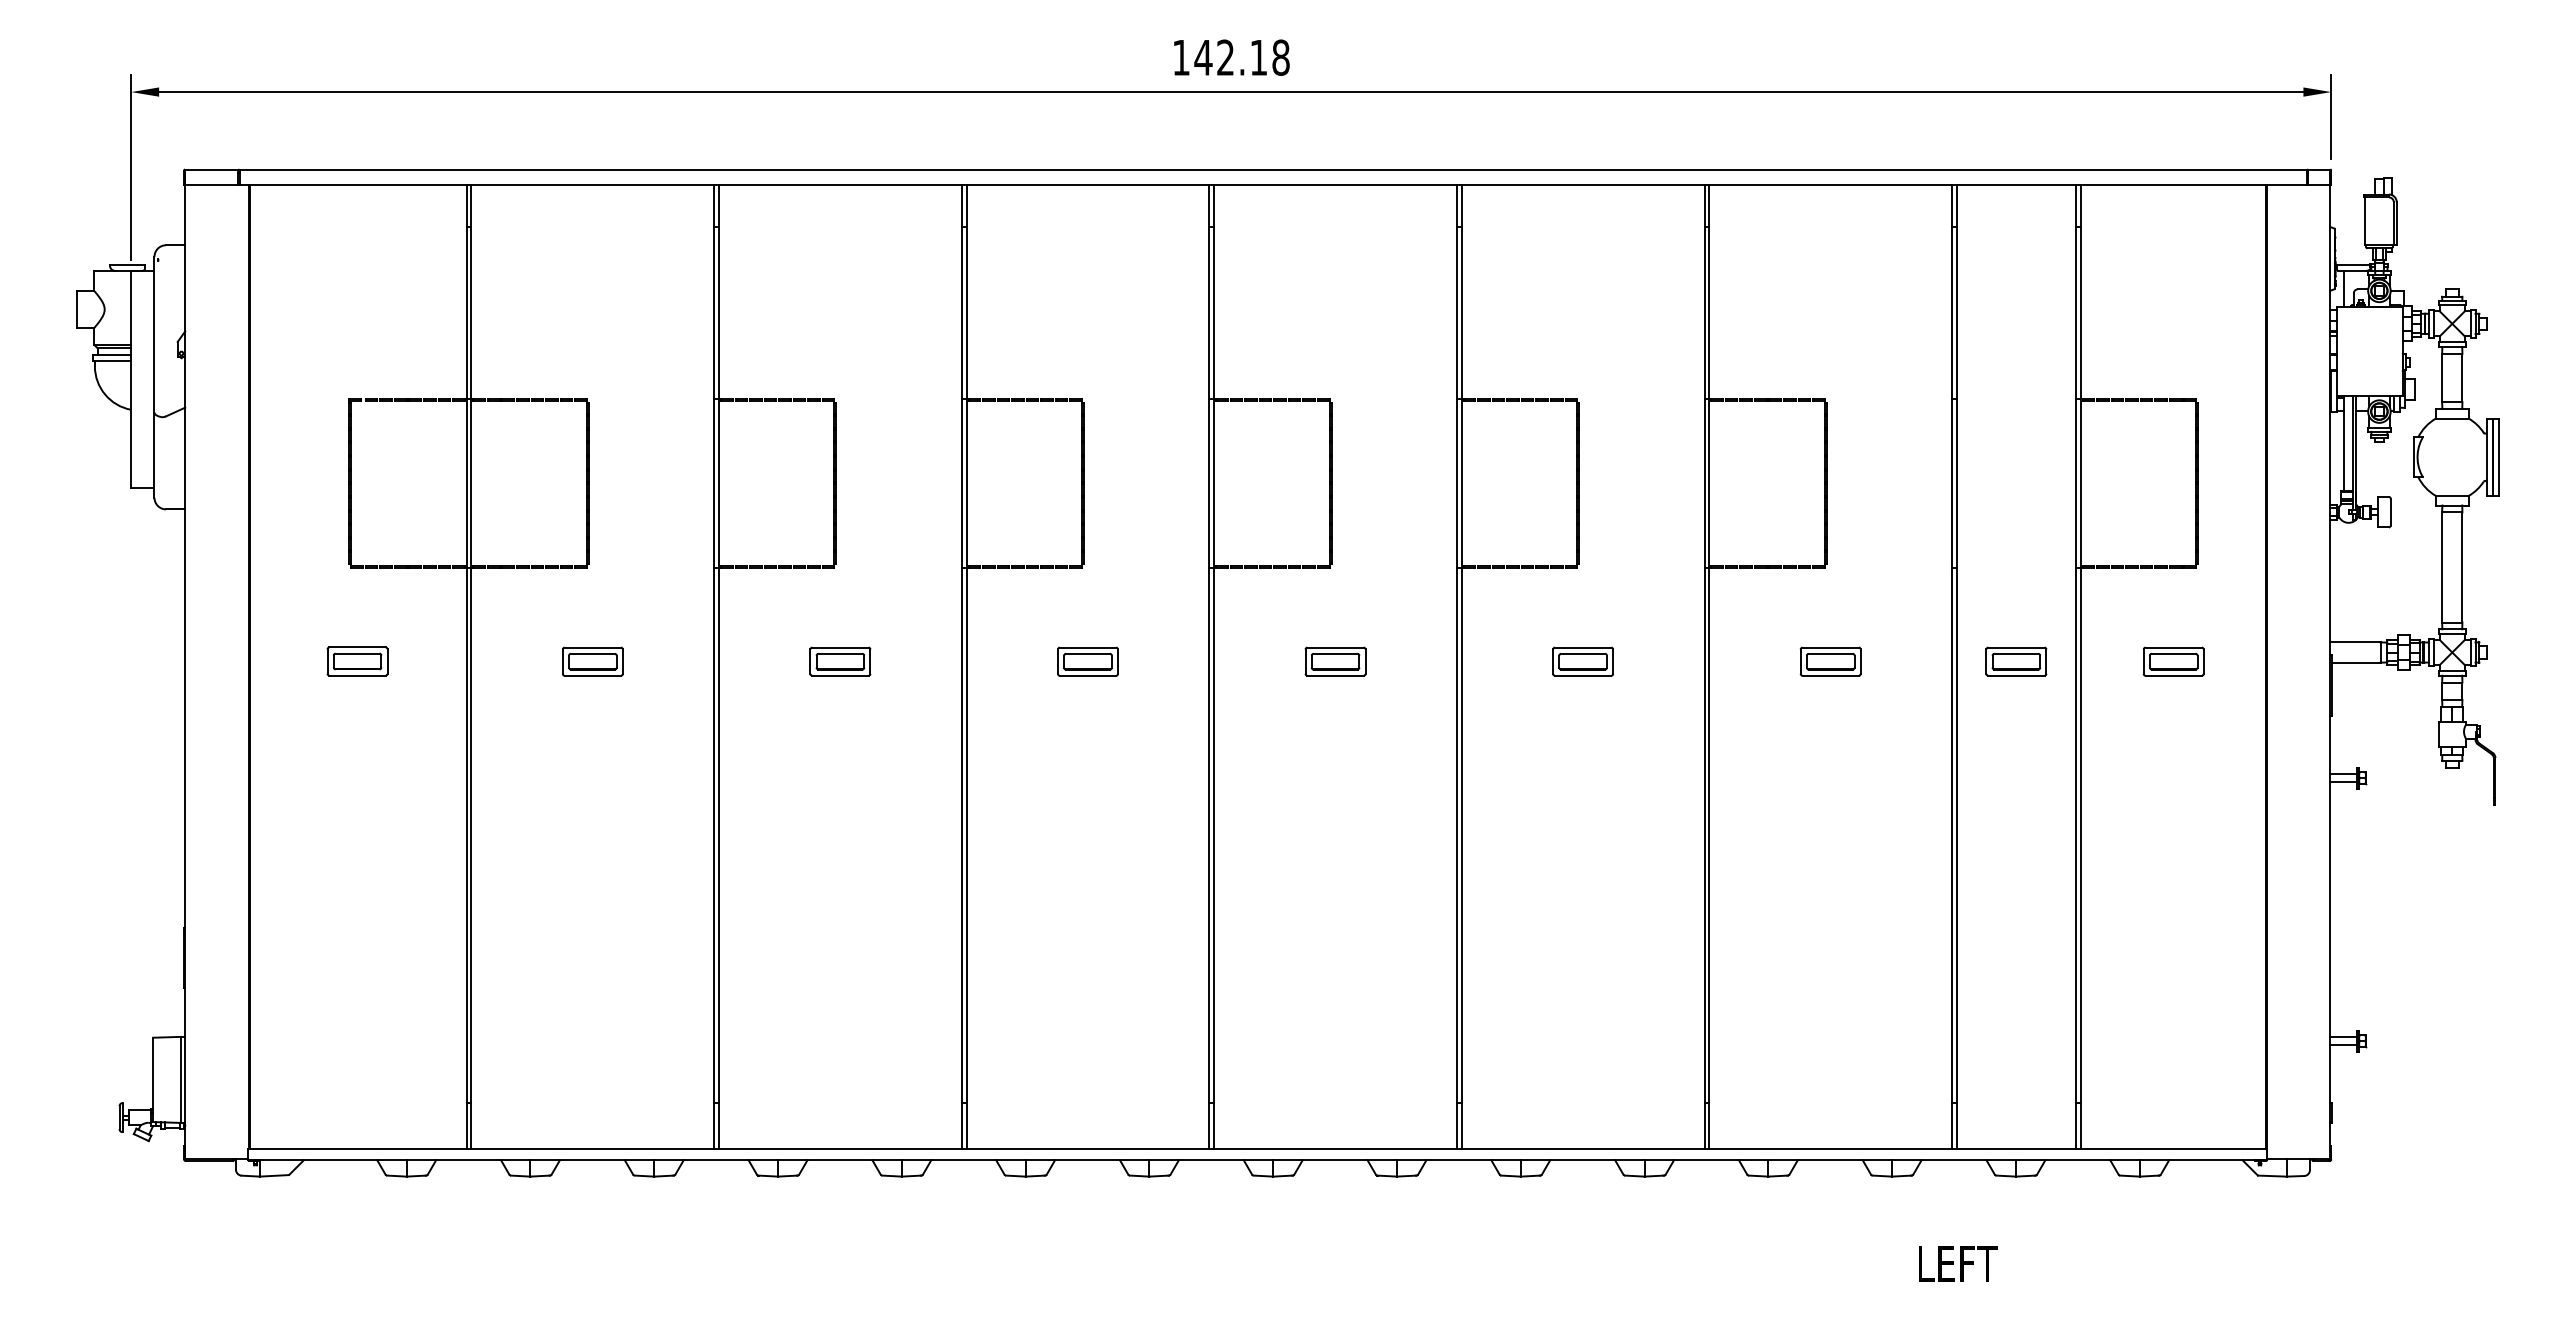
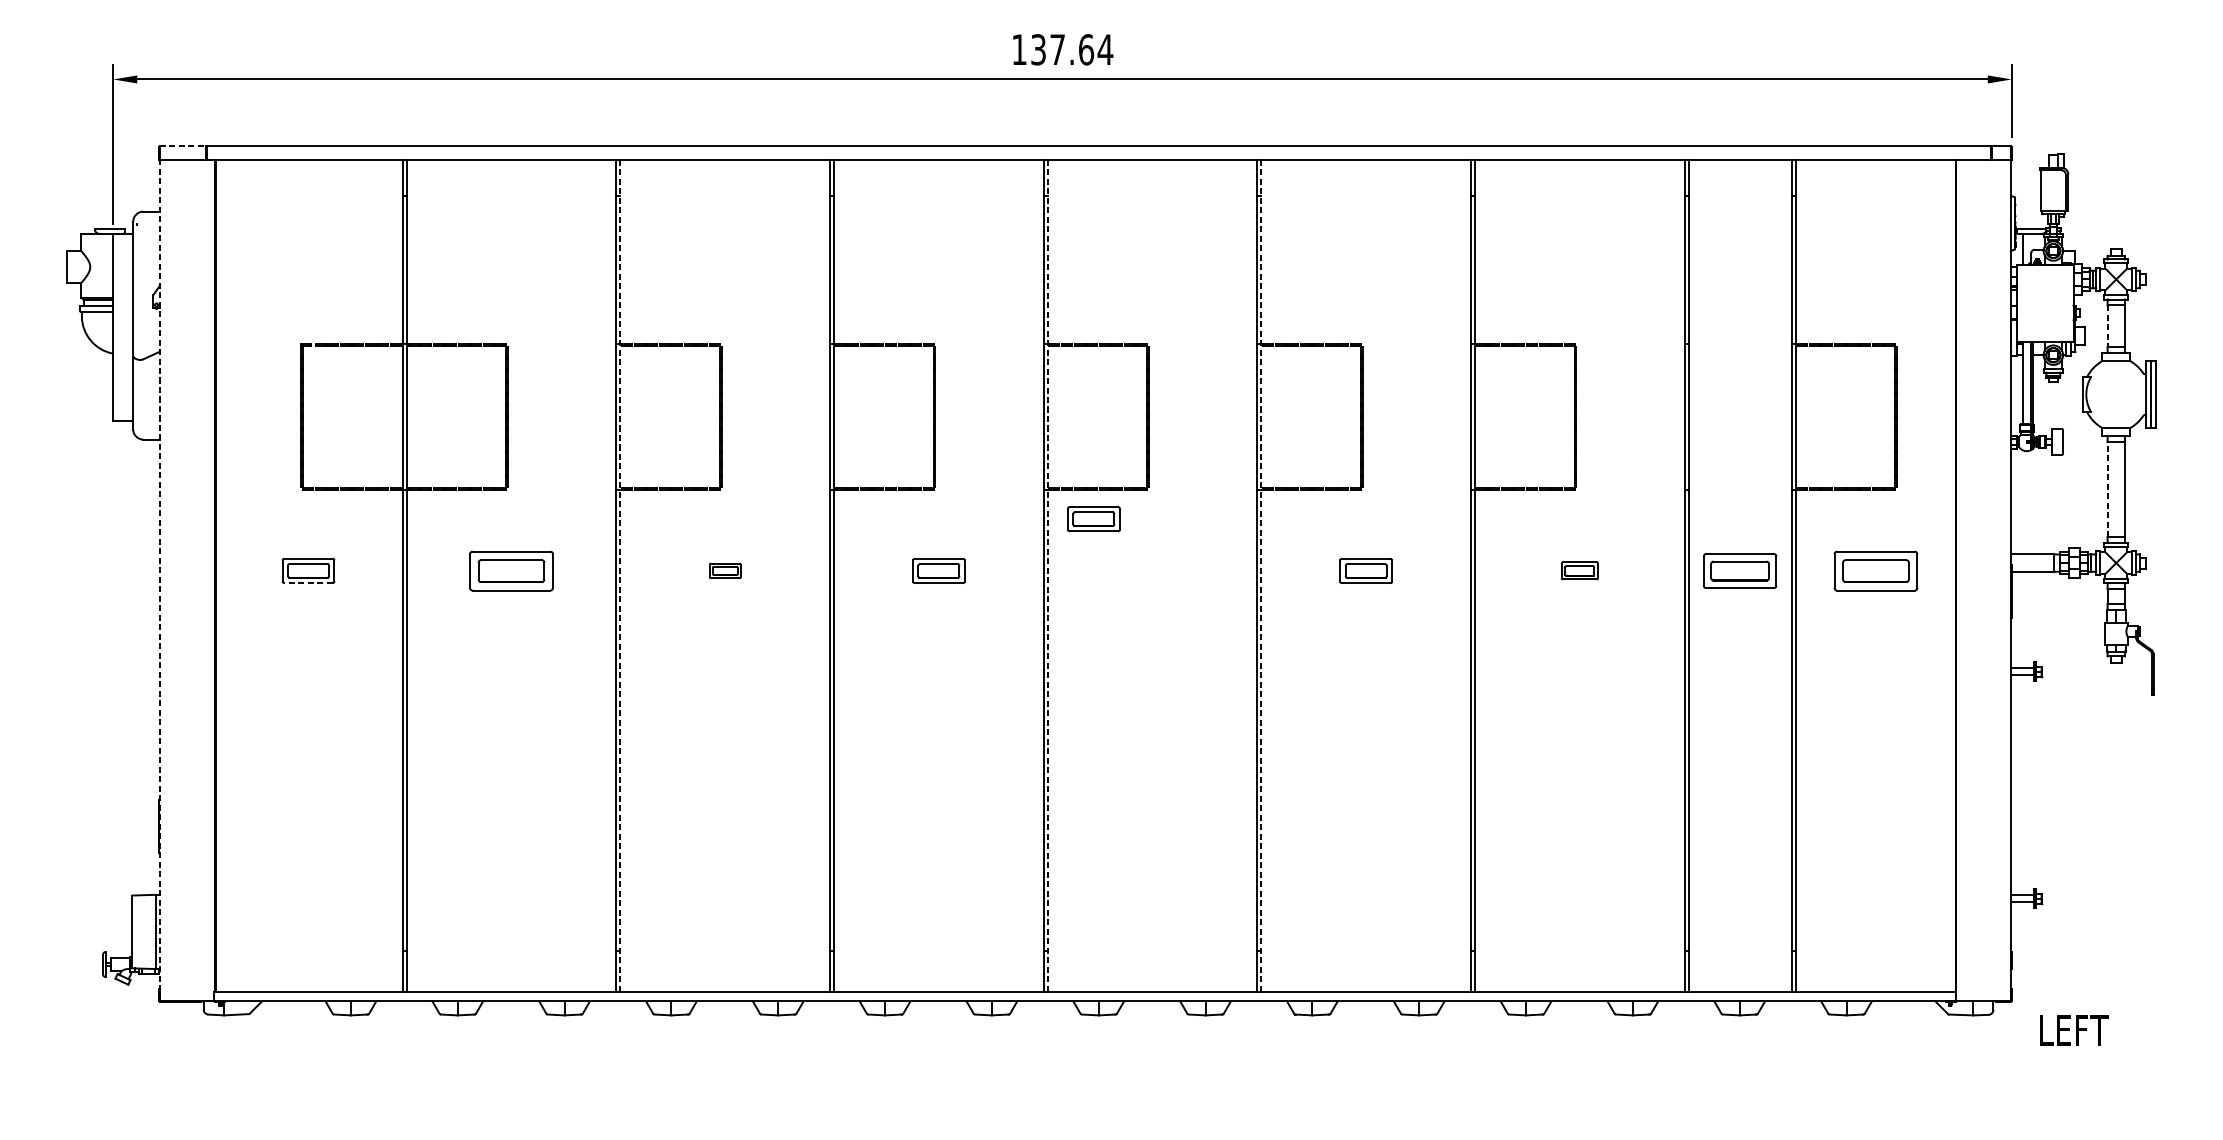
text: (1242, 57) -> (1072, 49), 142.18 -> 137.64
line: (211, 169) -> (182, 146), solid -> dashed
line: (2442, 378) -> (2107, 326), solid -> dashed
line: (2442, 566) -> (2107, 488), solid -> dashed
part: (592, 661) -> (511, 570), size x1.6
part: (840, 661) -> (725, 570), size x0.6
part: (1335, 661) -> (1093, 519), moved
part: (1830, 661) -> (1579, 570), size x0.7
part: (2016, 661) -> (1740, 570), size x1.4
part: (2173, 661) -> (1875, 570), size x1.6
line: (718, 667) -> (620, 576), solid -> dashed
line: (1214, 667) -> (1048, 576), solid -> dashed
line: (1461, 667) -> (1261, 576), solid -> dashed
line: (185, 671) -> (160, 579), solid -> dashed
line: (357, 675) -> (308, 582), solid -> dashed
text: (1958, 1263) -> (2074, 1029), moved

